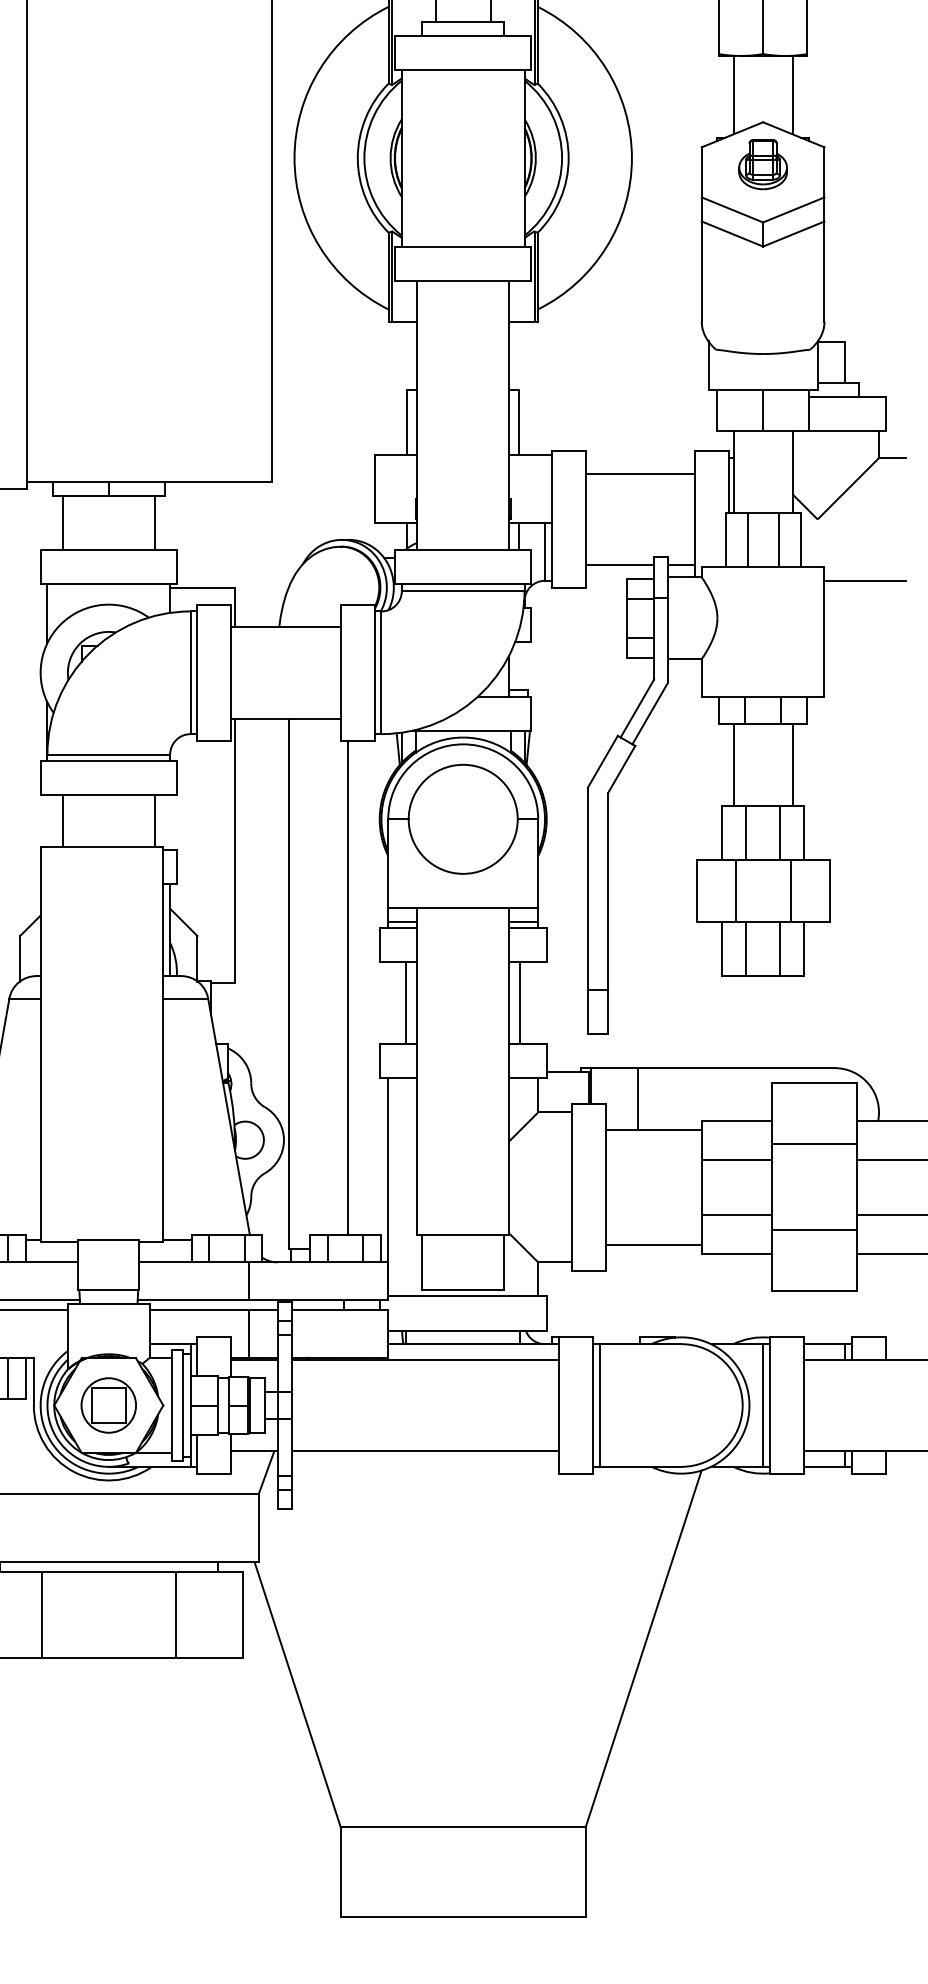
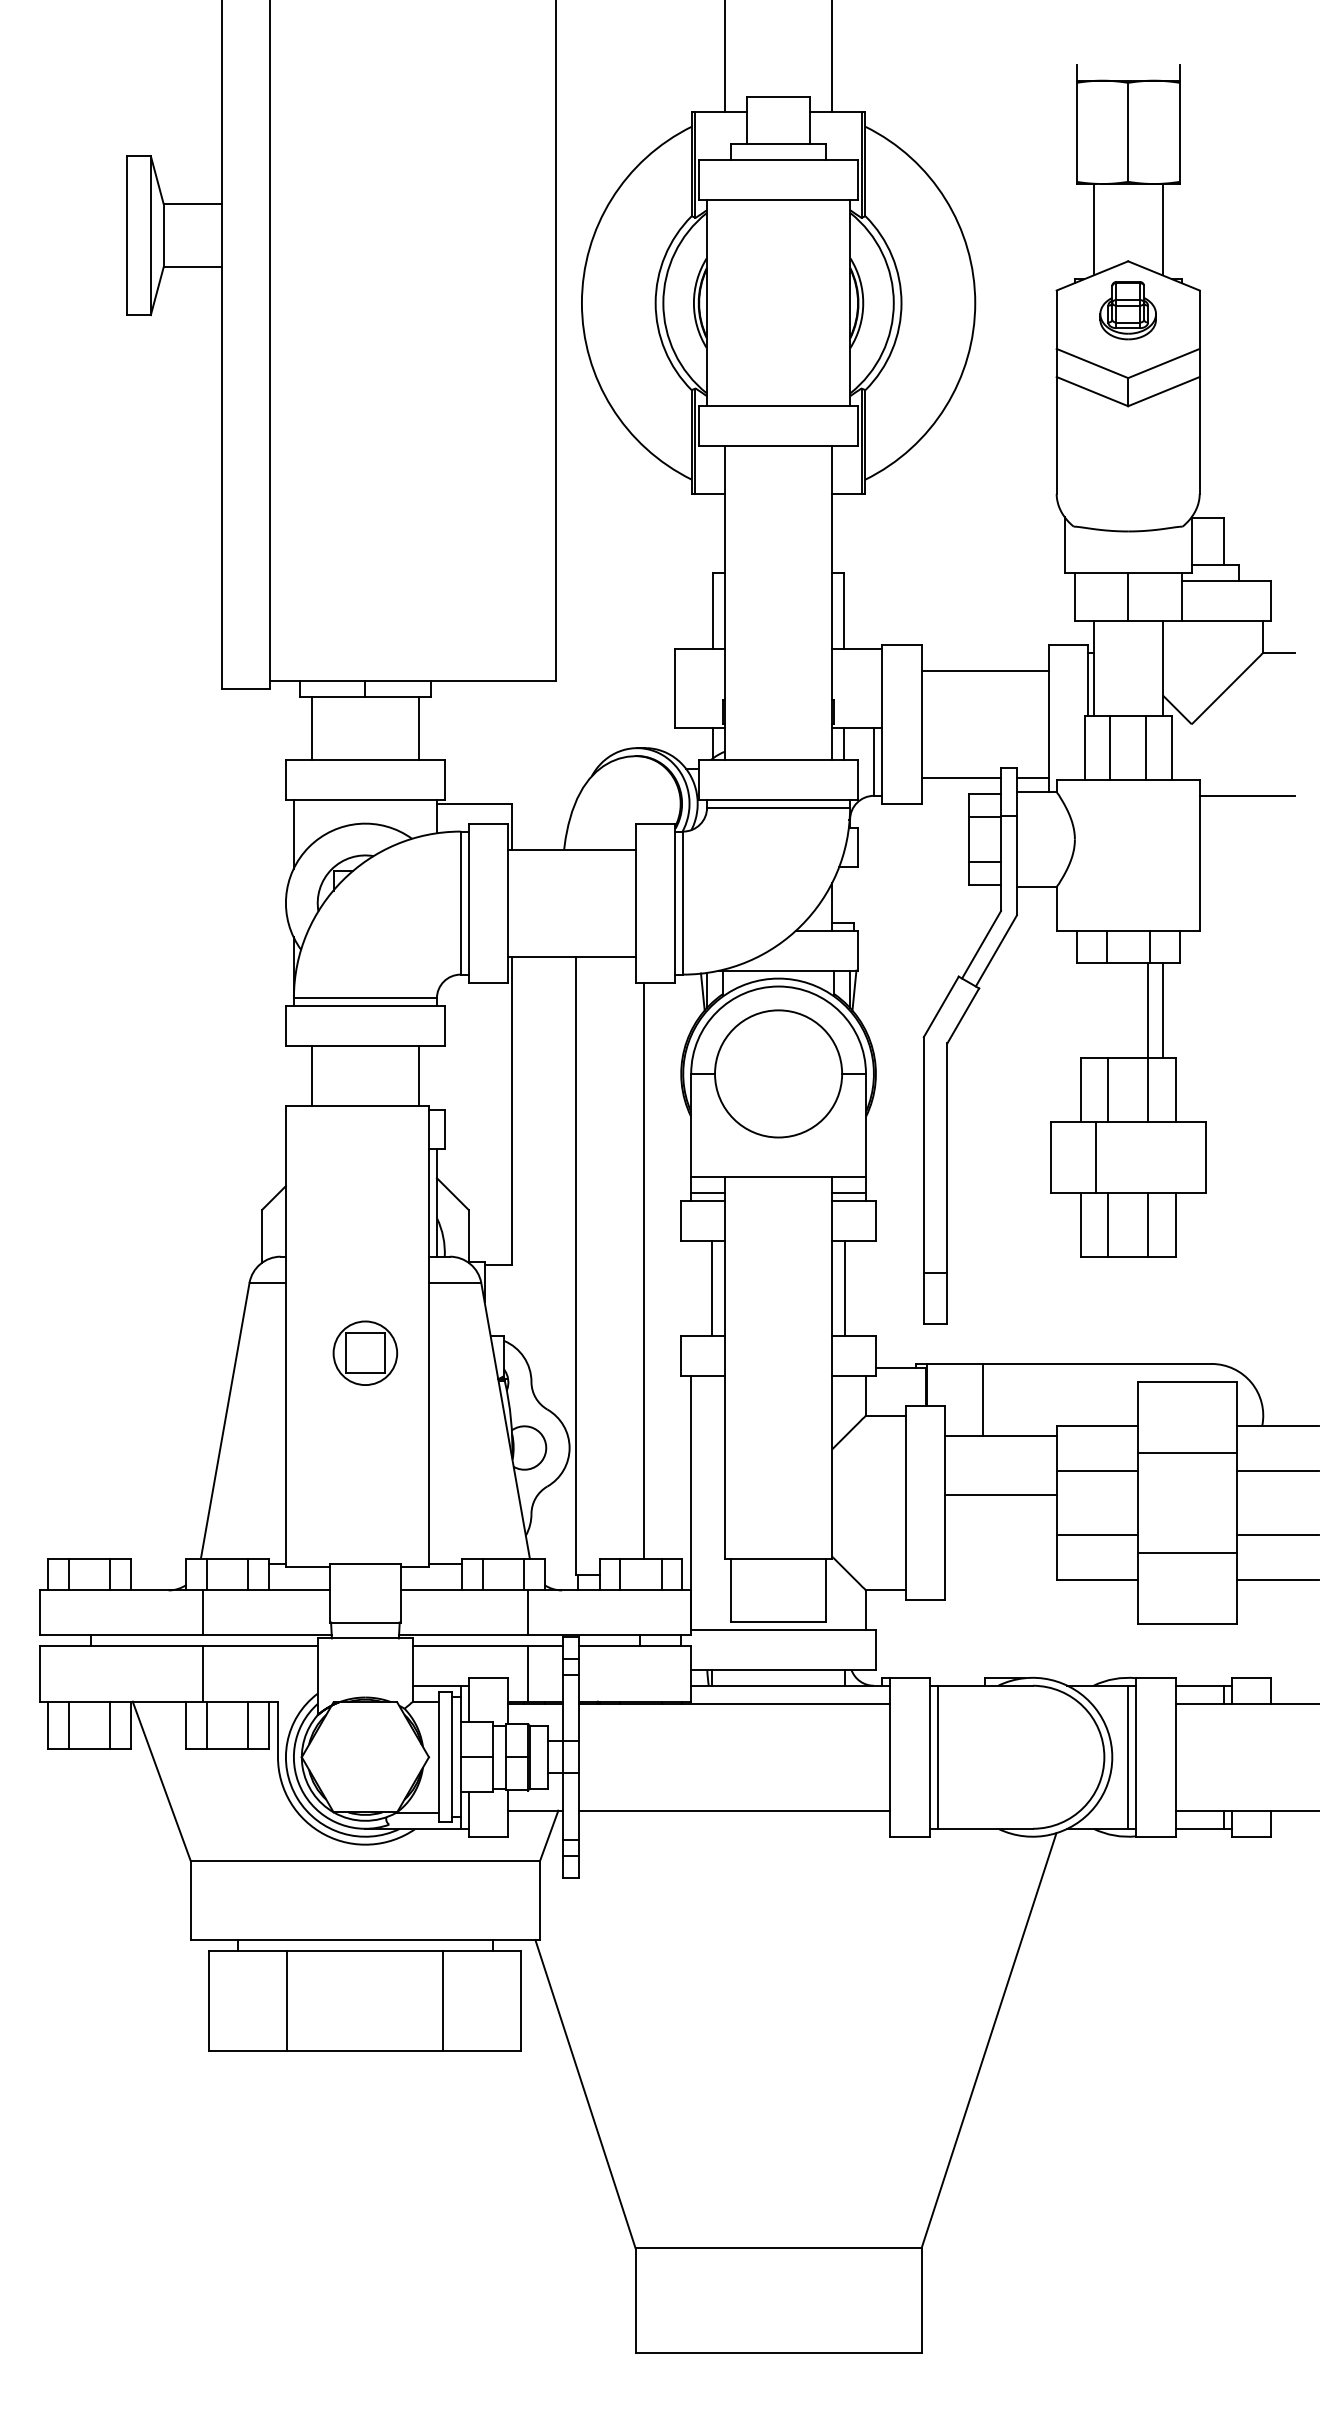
line: (733, 764) -> (1147, 1010), moved
line: (790, 891) -> (1160, 1157), removed
line: (653, 1244) -> (1000, 1494), moved
part: (108, 1404) -> (365, 1352), moved

